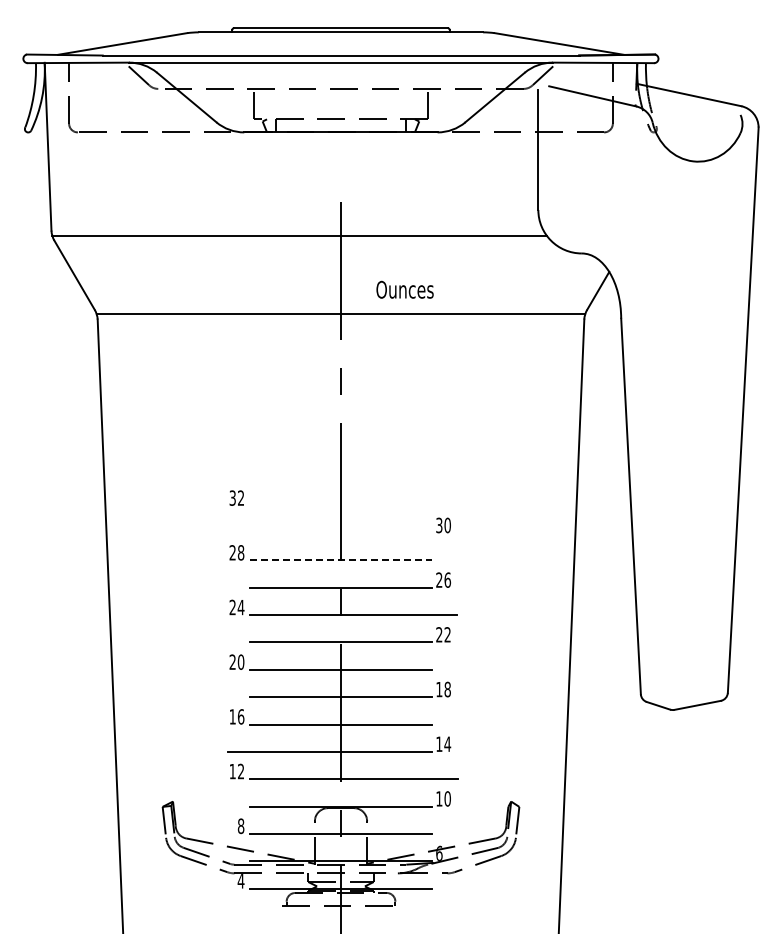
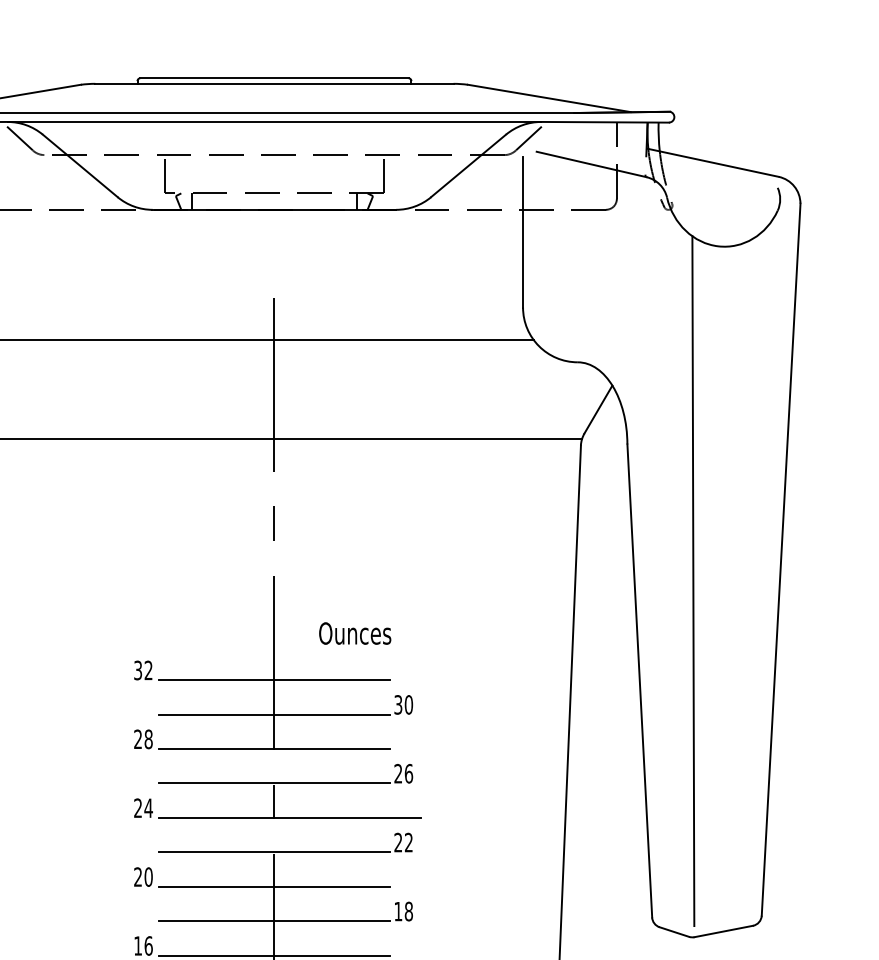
text: (404, 289) -> (354, 633), moved
line: (673, 427) -> (693, 581), added
line: (340, 505) -> (273, 679), added
line: (340, 533) -> (273, 715), added
line: (341, 560) -> (275, 749), dashed -> solid

